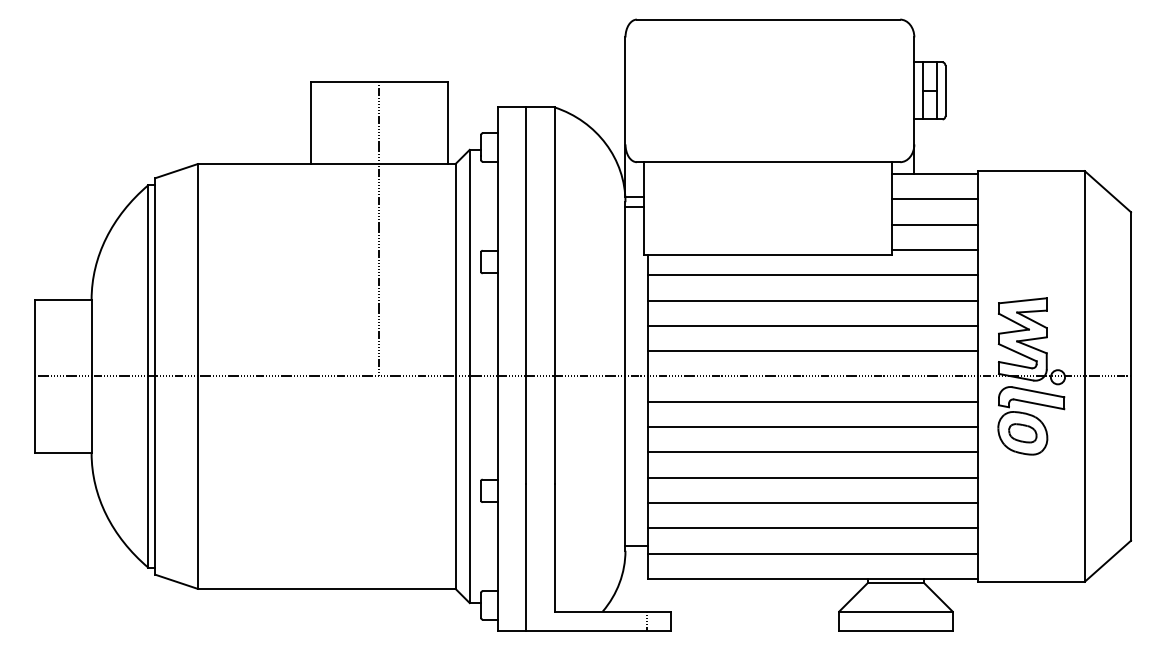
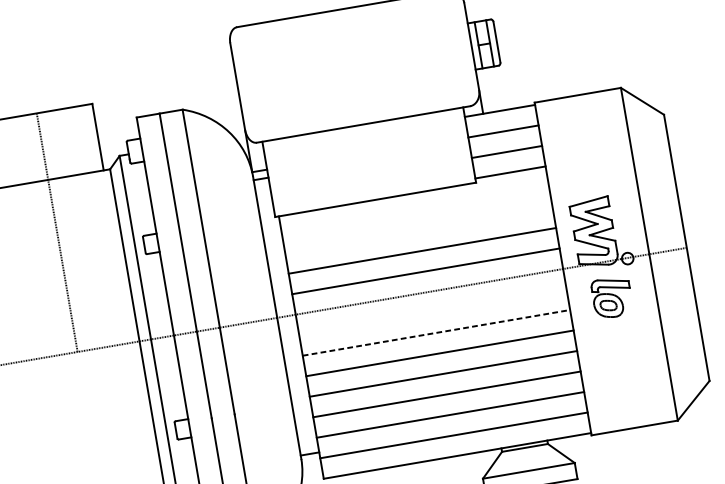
line: (813, 275) -> (415, 210), removed
line: (813, 300) -> (419, 230), removed
line: (813, 401) -> (433, 312), removed
part: (1031, 420) -> (612, 297), size x0.7
line: (813, 427) -> (436, 333), solid -> dashed

